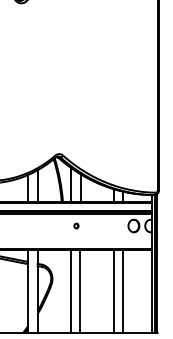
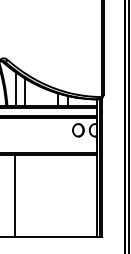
part: (76, 225) -> (21, 129), removed
line: (80, 291) -> (25, 195), removed
line: (113, 291) -> (58, 195), removed
line: (123, 291) -> (68, 195), removed

